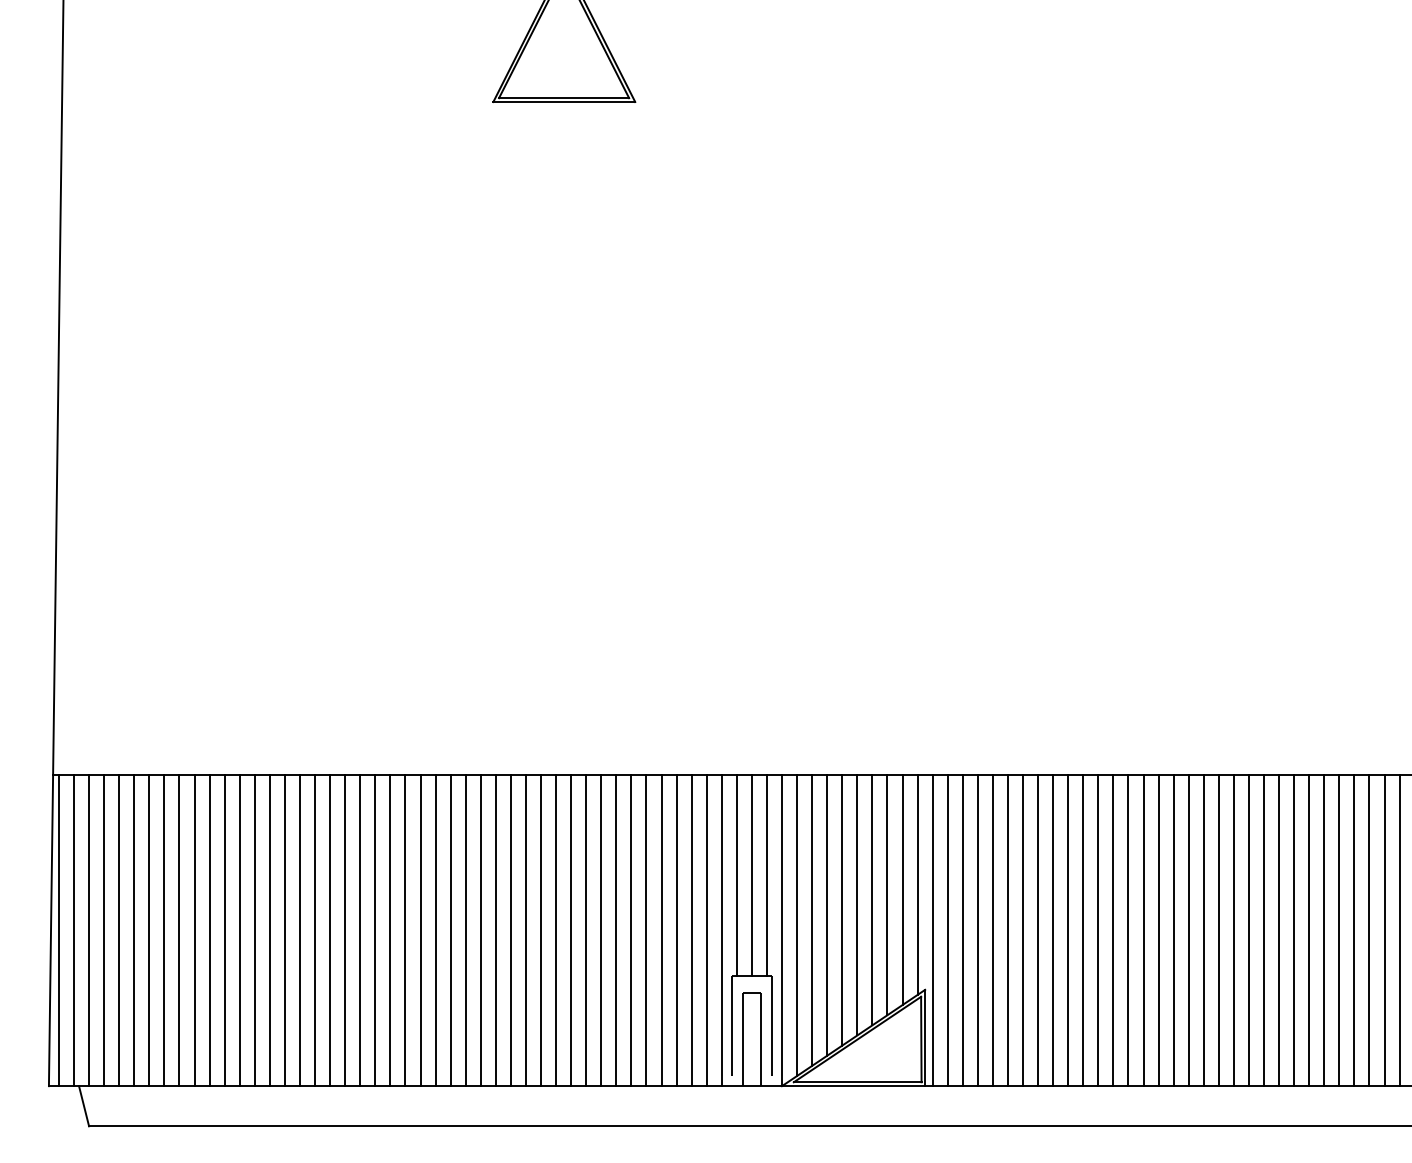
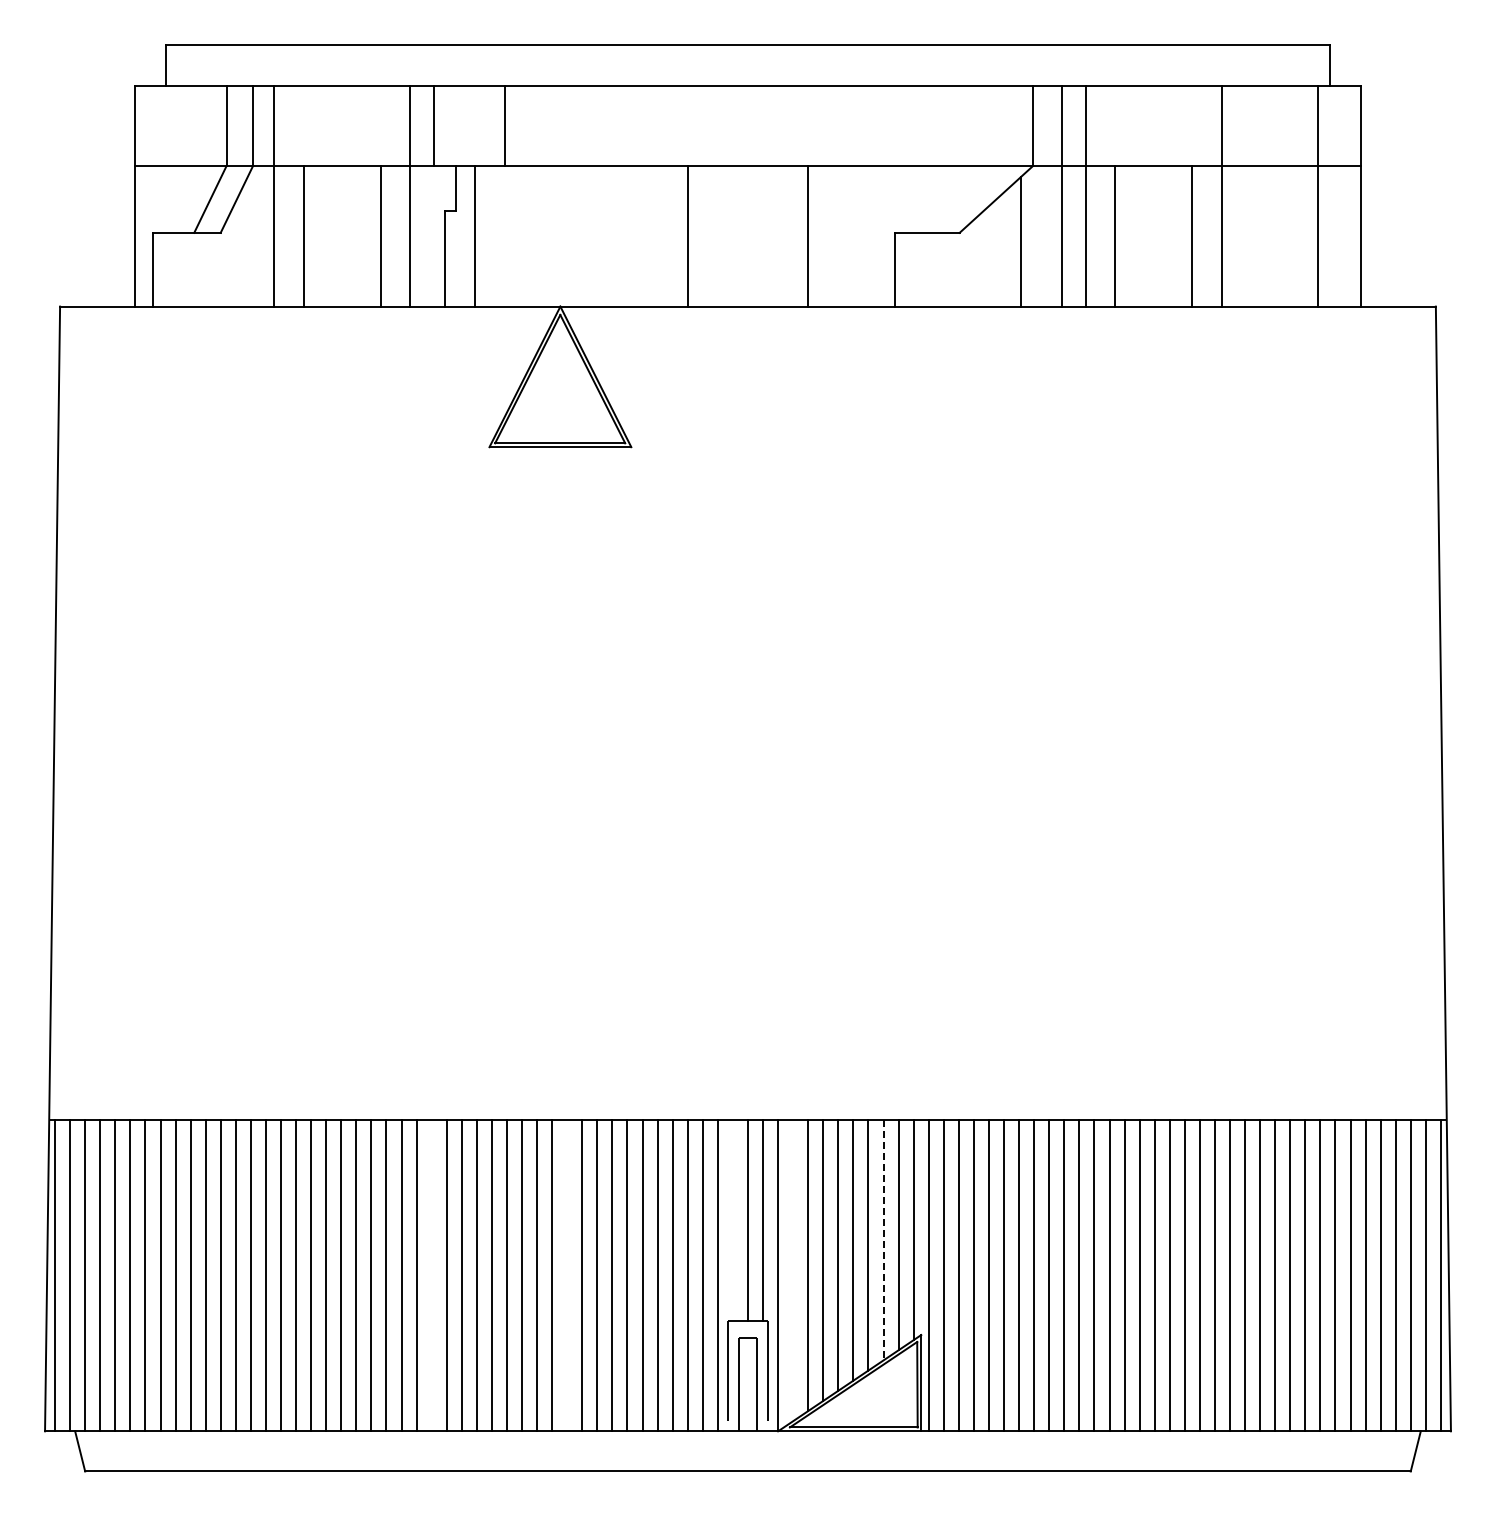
line: (736, 875) -> (732, 1220), removed
line: (887, 895) -> (883, 1240), solid -> dashed
line: (797, 925) -> (793, 1270), removed
line: (435, 930) -> (431, 1275), removed
line: (571, 930) -> (567, 1275), removed

